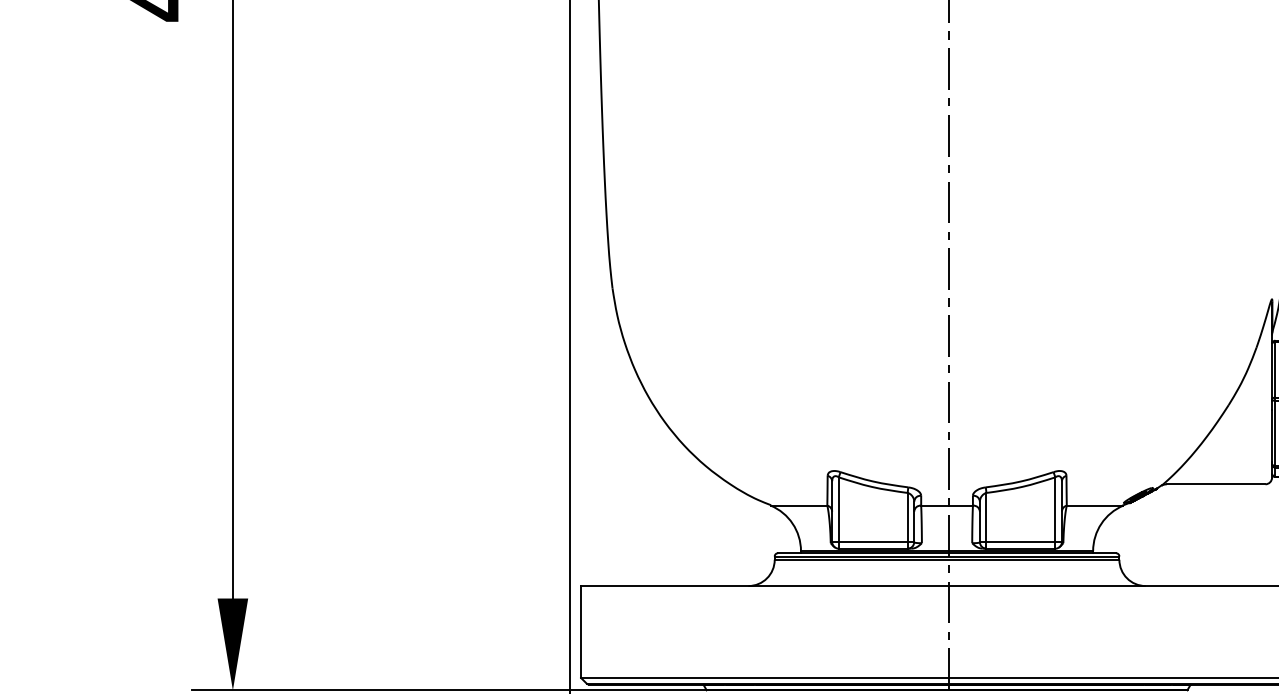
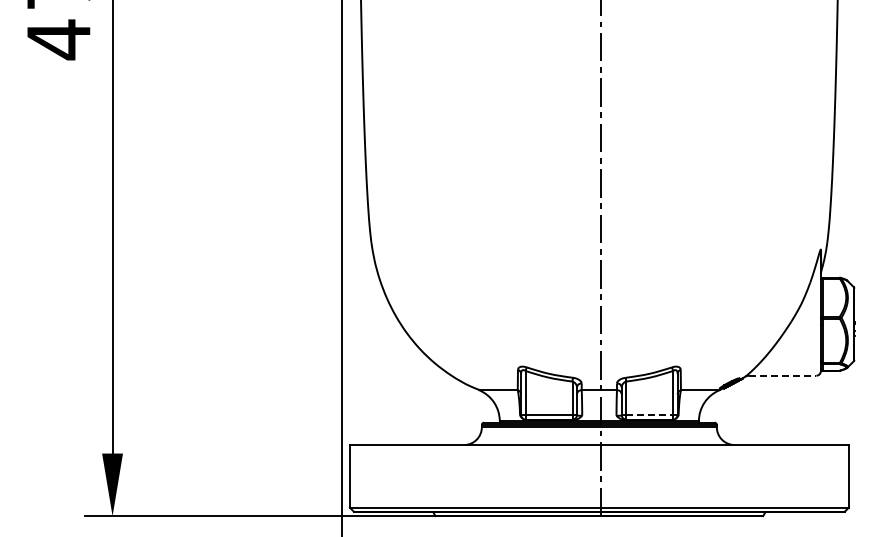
line: (1215, 484) -> (782, 375), solid -> dashed
line: (1022, 542) -> (650, 415), solid -> dashed

